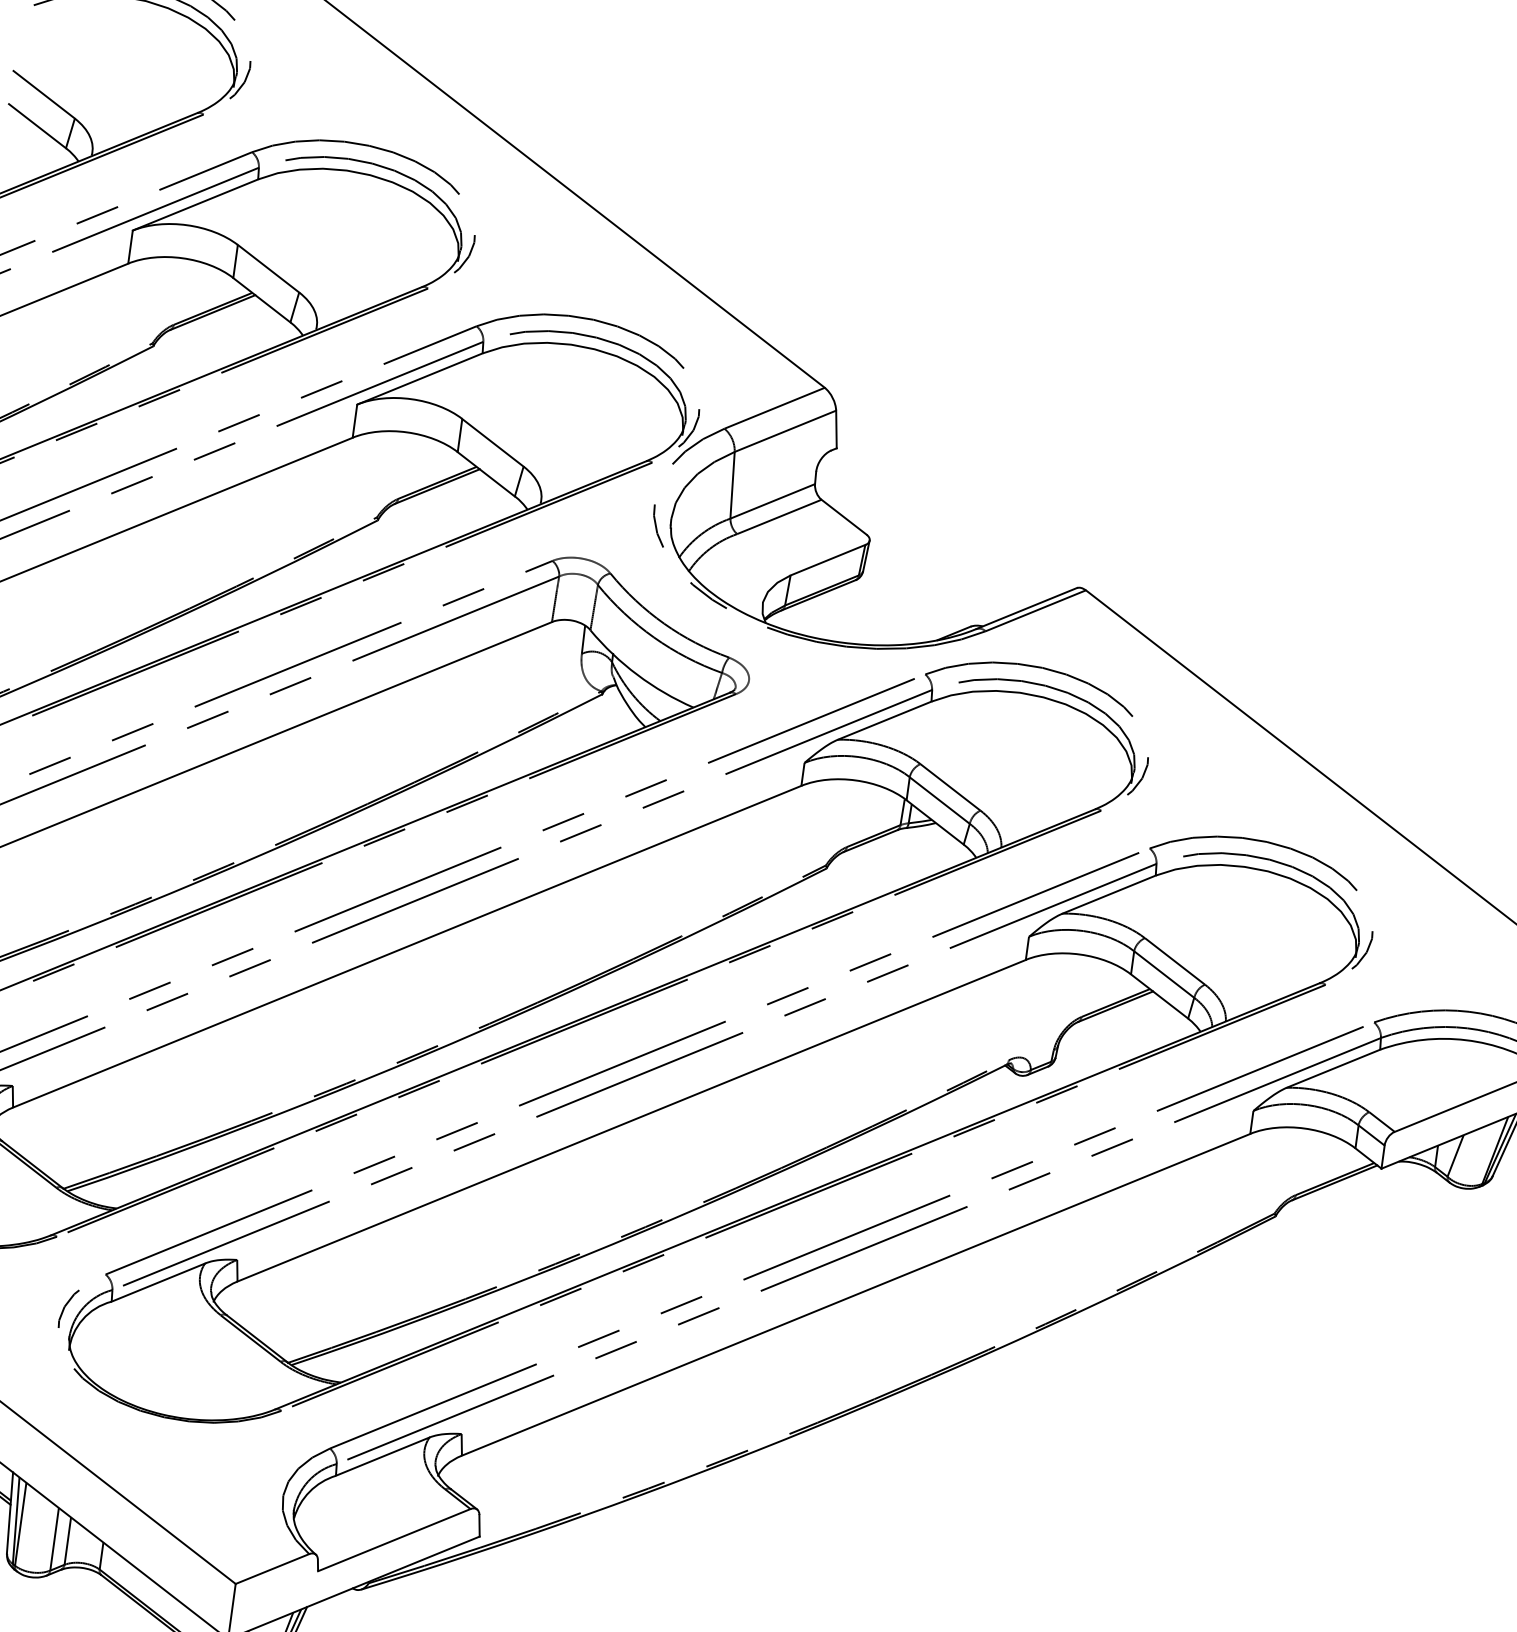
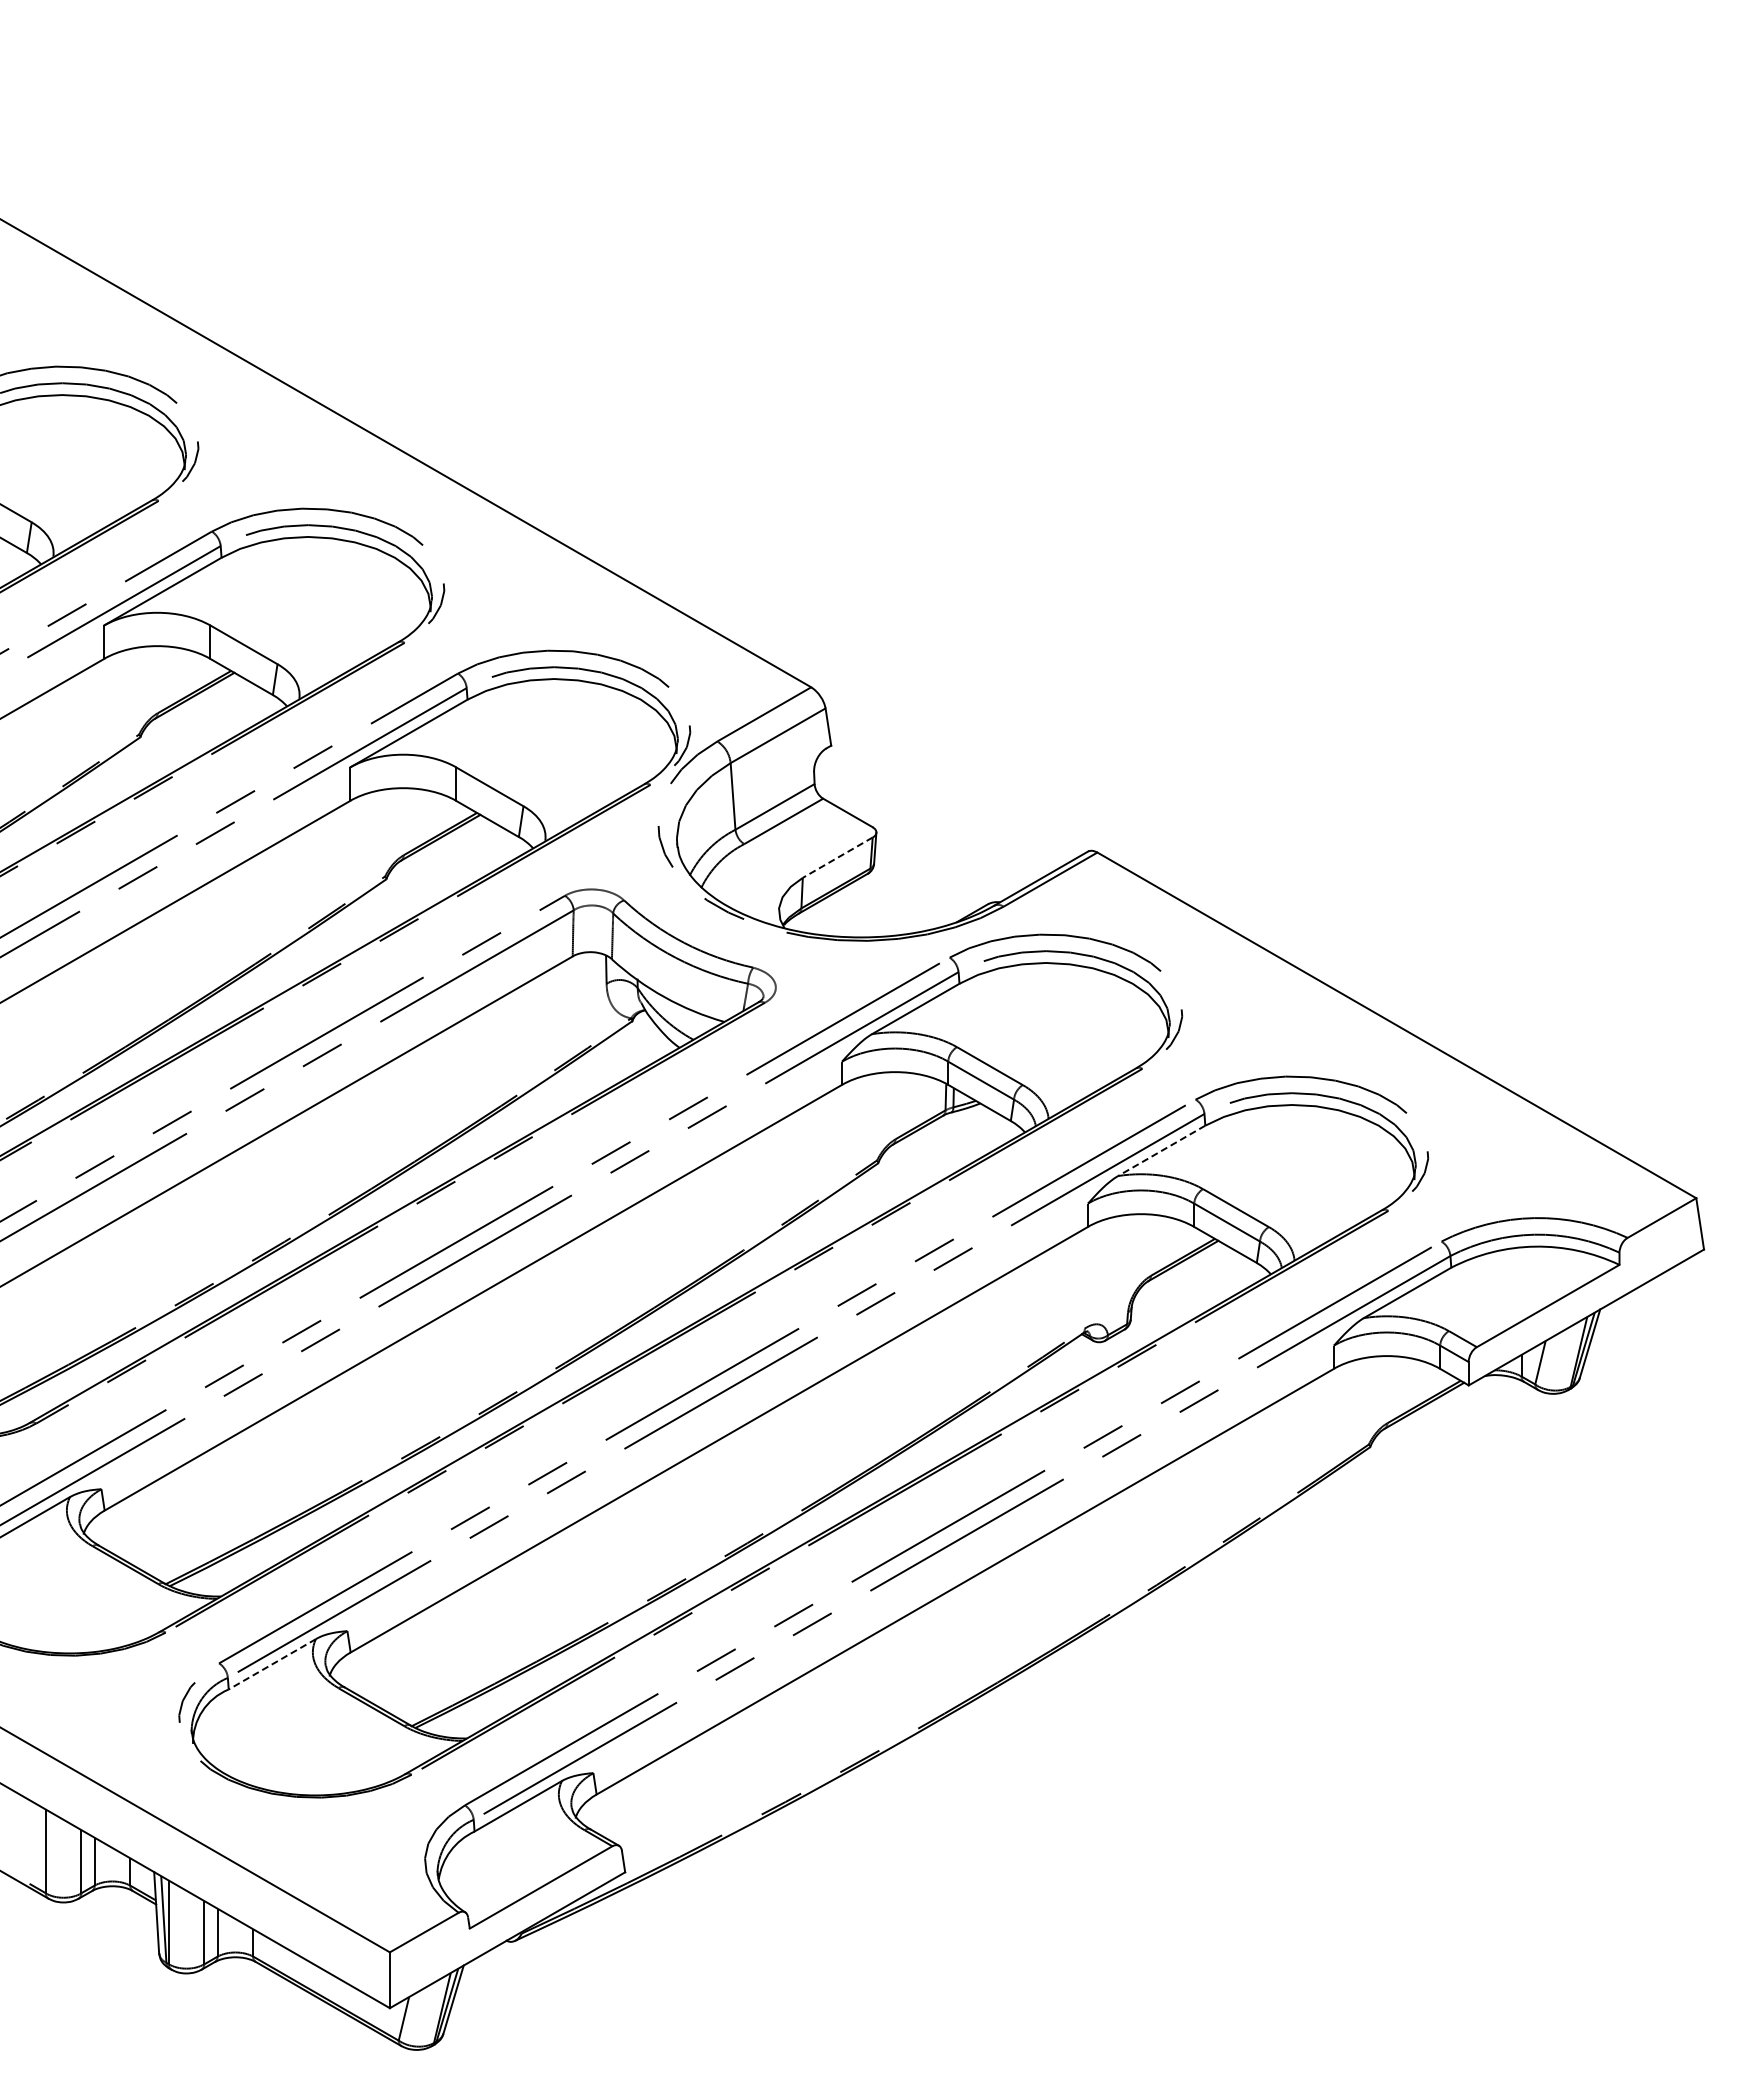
line: (827, 559) -> (837, 857), solid -> dashed
line: (1108, 895) -> (1161, 1151), solid -> dashed
line: (157, 1282) -> (271, 1664), solid -> dashed

